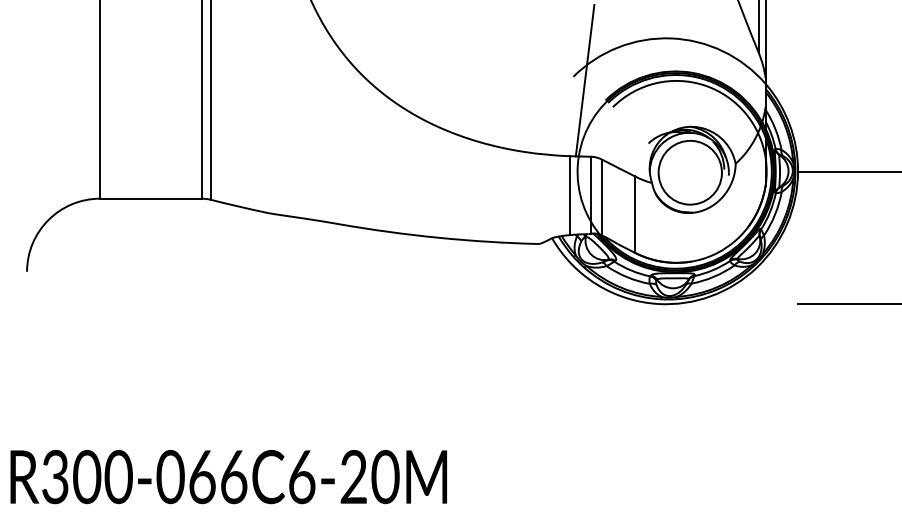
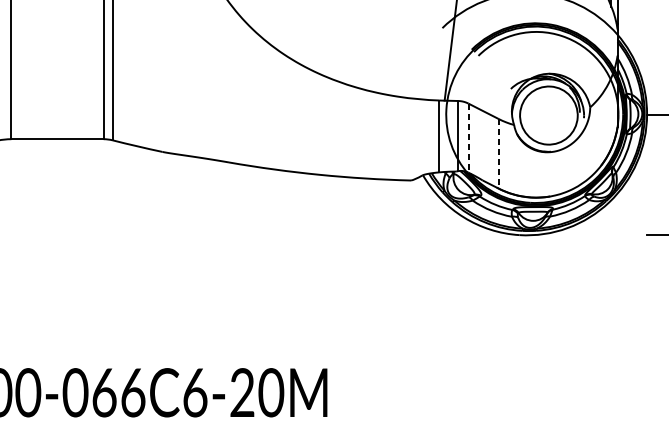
line: (602, 197) -> (468, 138), solid -> dashed
line: (635, 215) -> (498, 154), solid -> dashed

